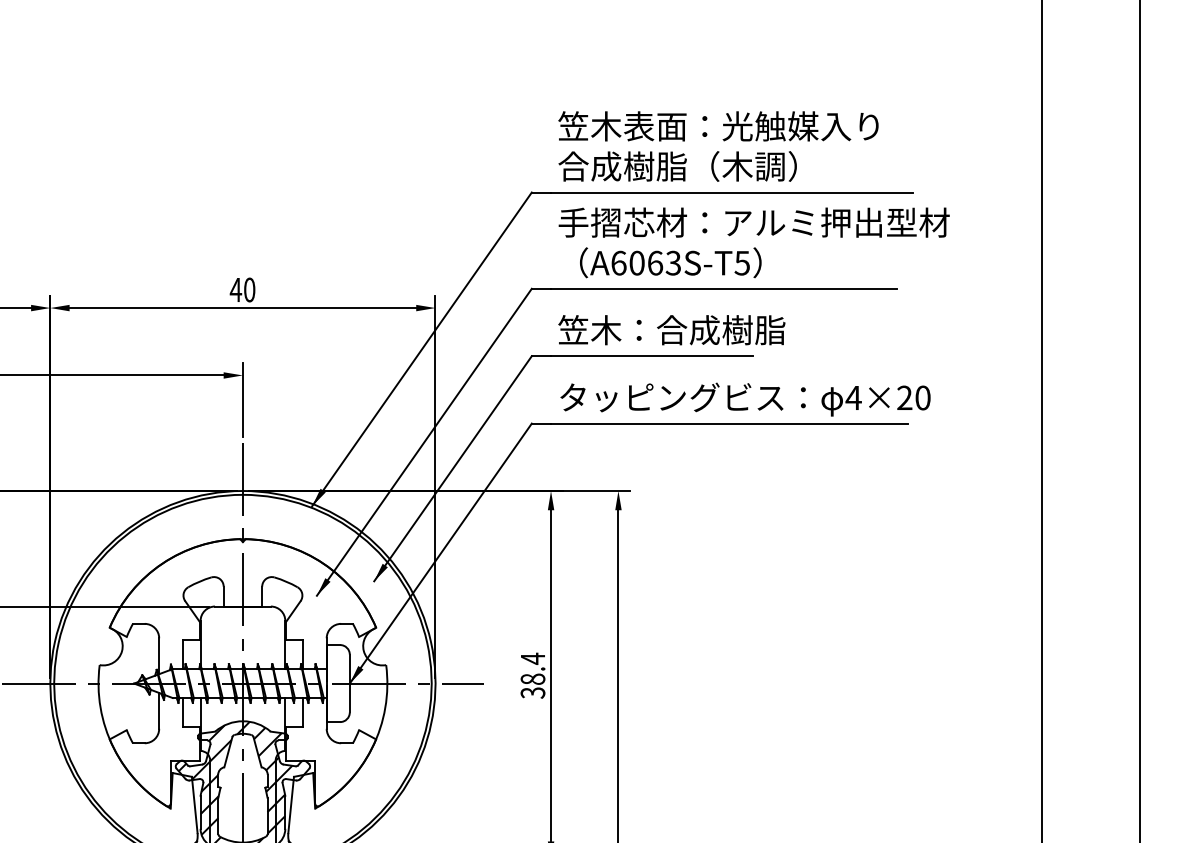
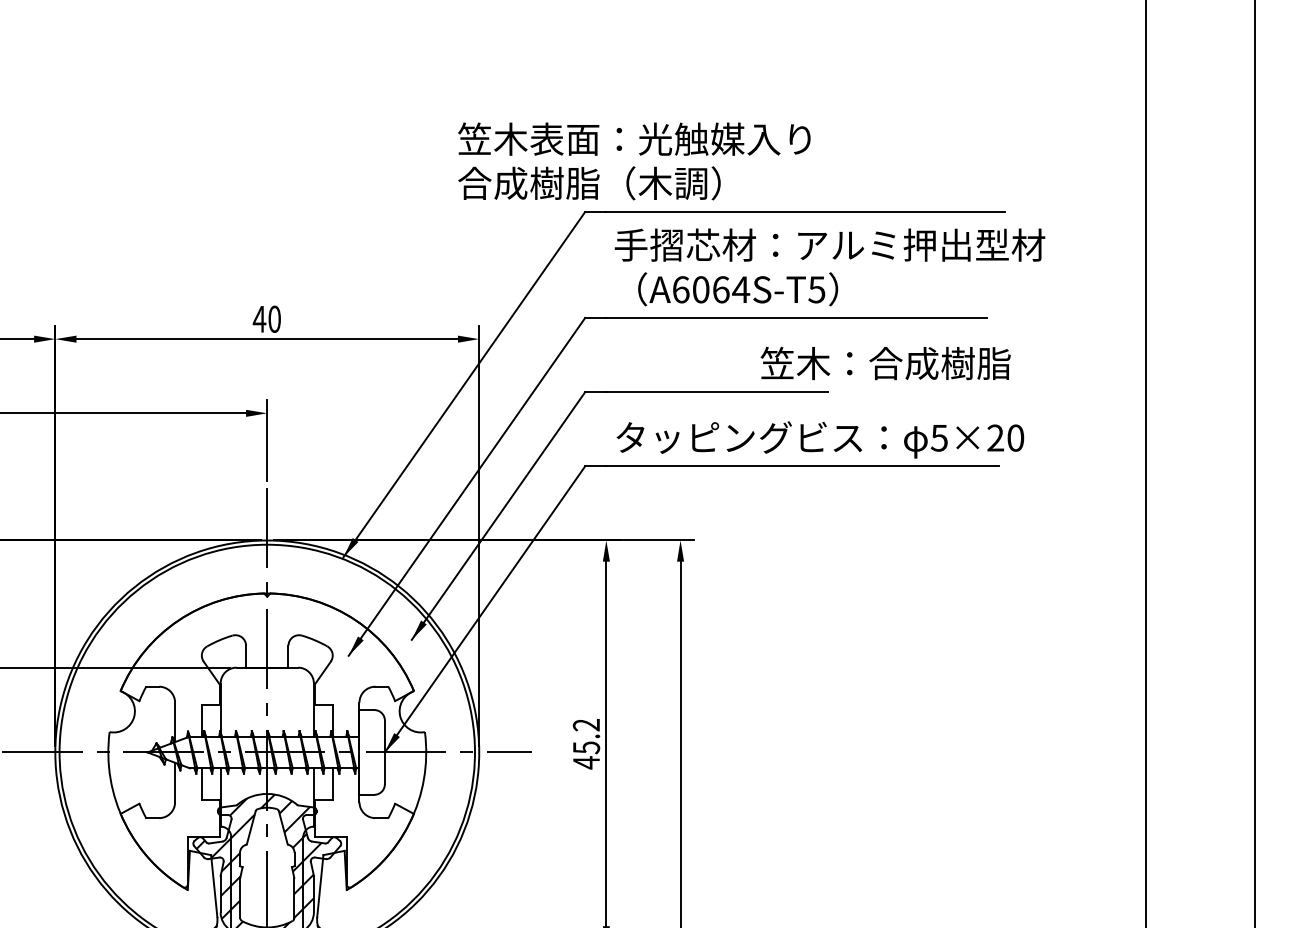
text: (718, 146) -> (634, 161), moved
text: (673, 262) -> (741, 289), A6063S-T5 -> A6064S-T5
text: (671, 330) -> (885, 363), moved
text: (853, 398) -> (939, 438), 4×20 -> 5×20
text: (532, 675) -> (585, 743), 38.4 -> 45.2

